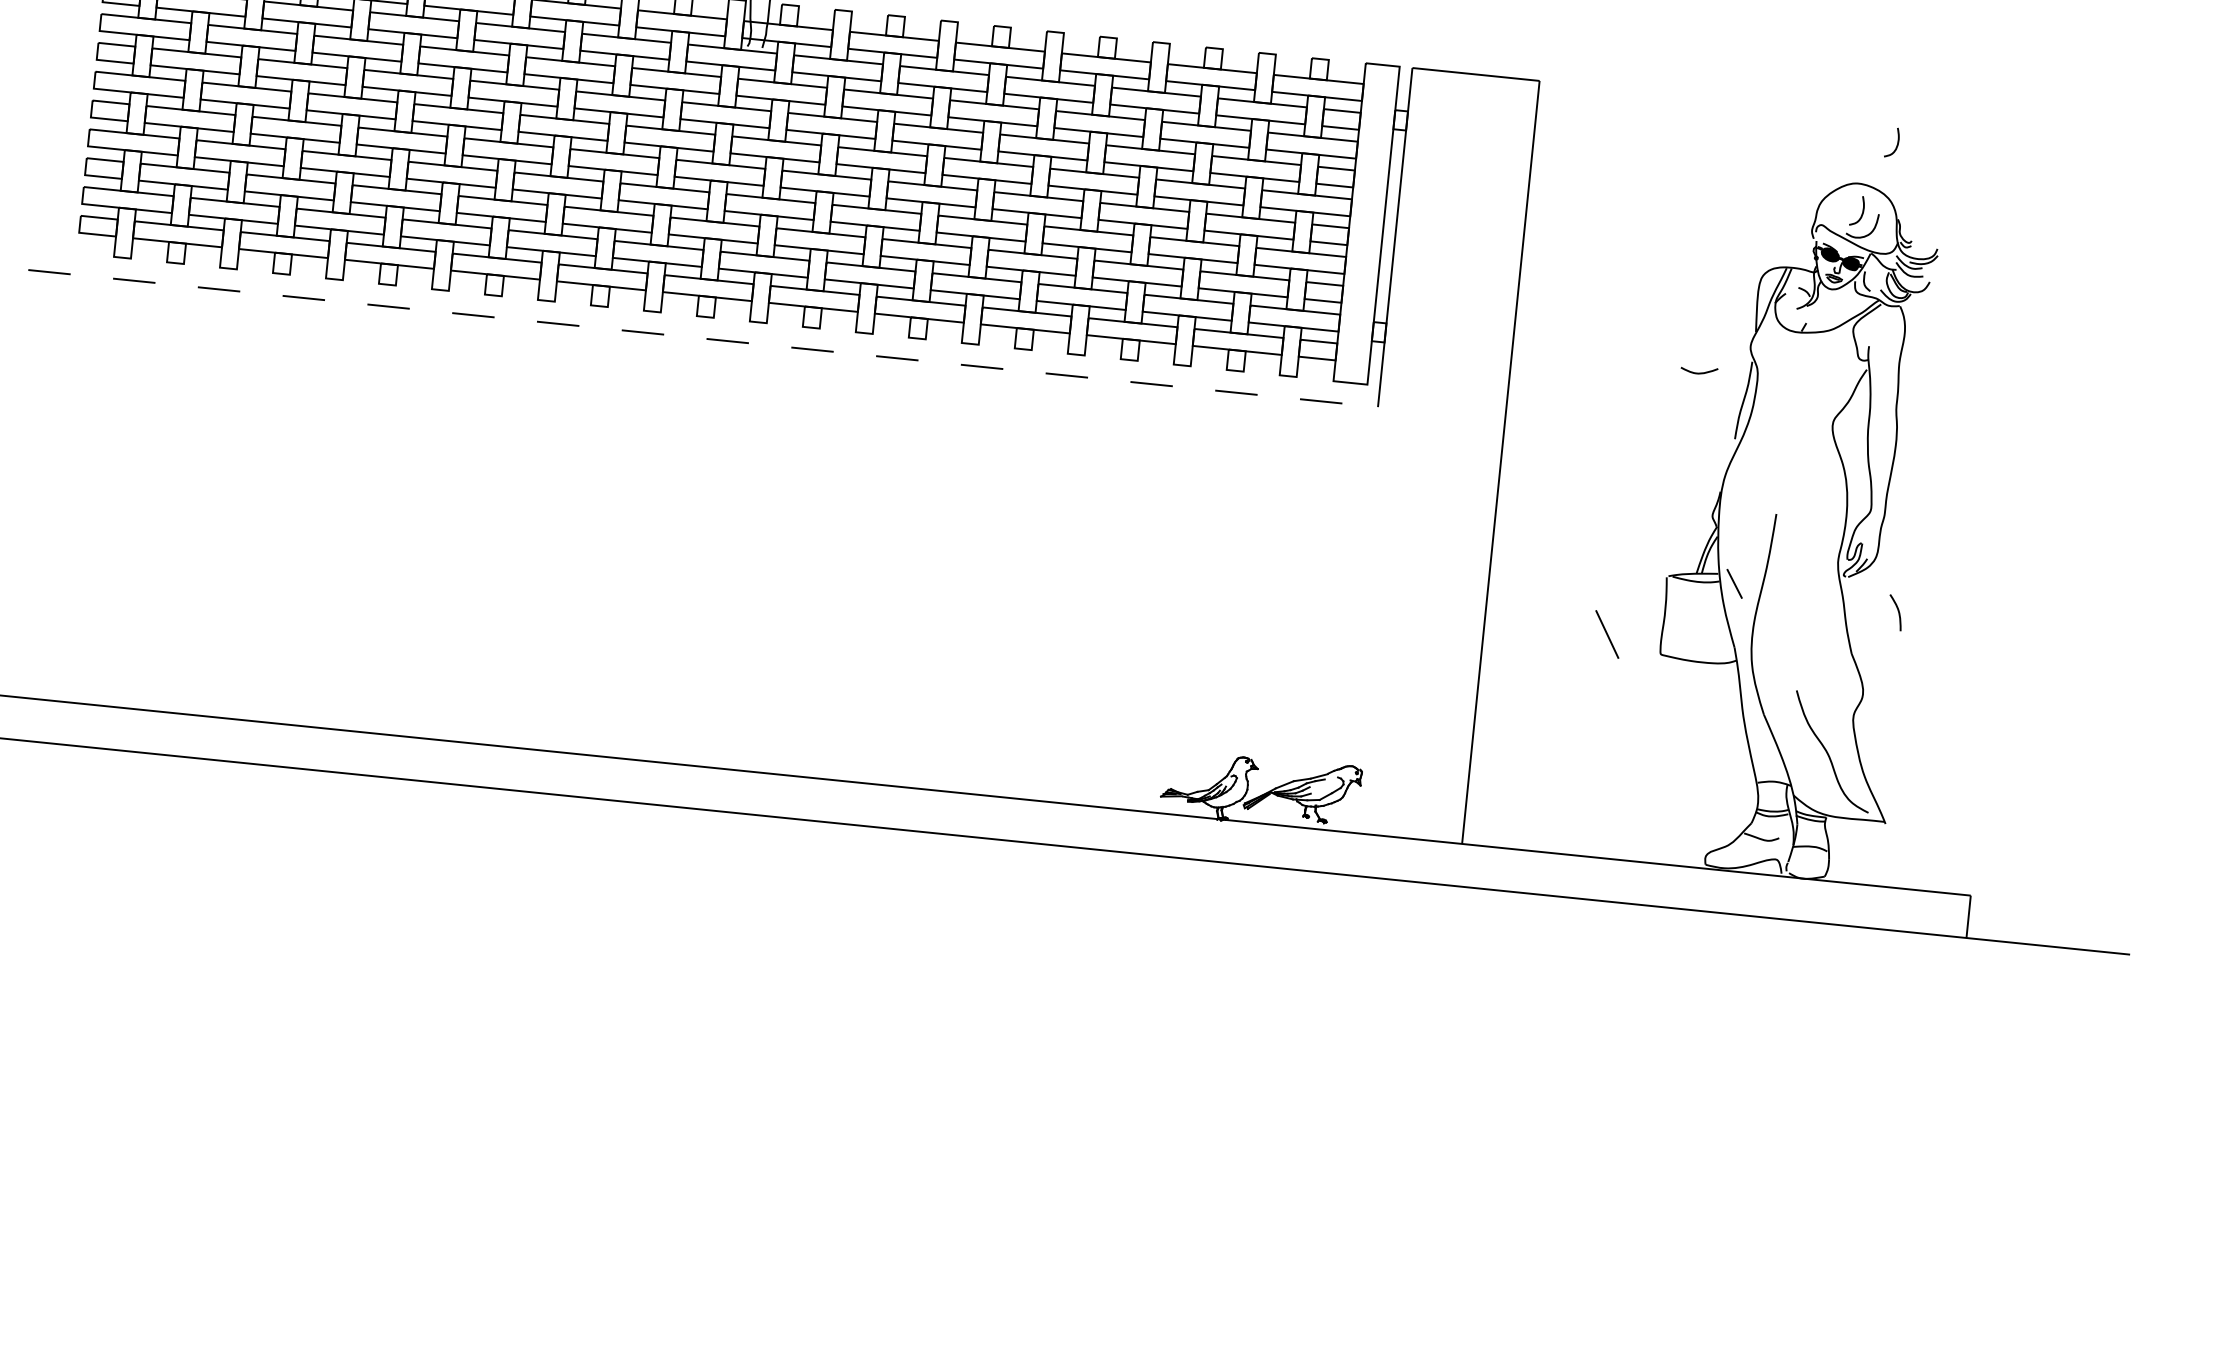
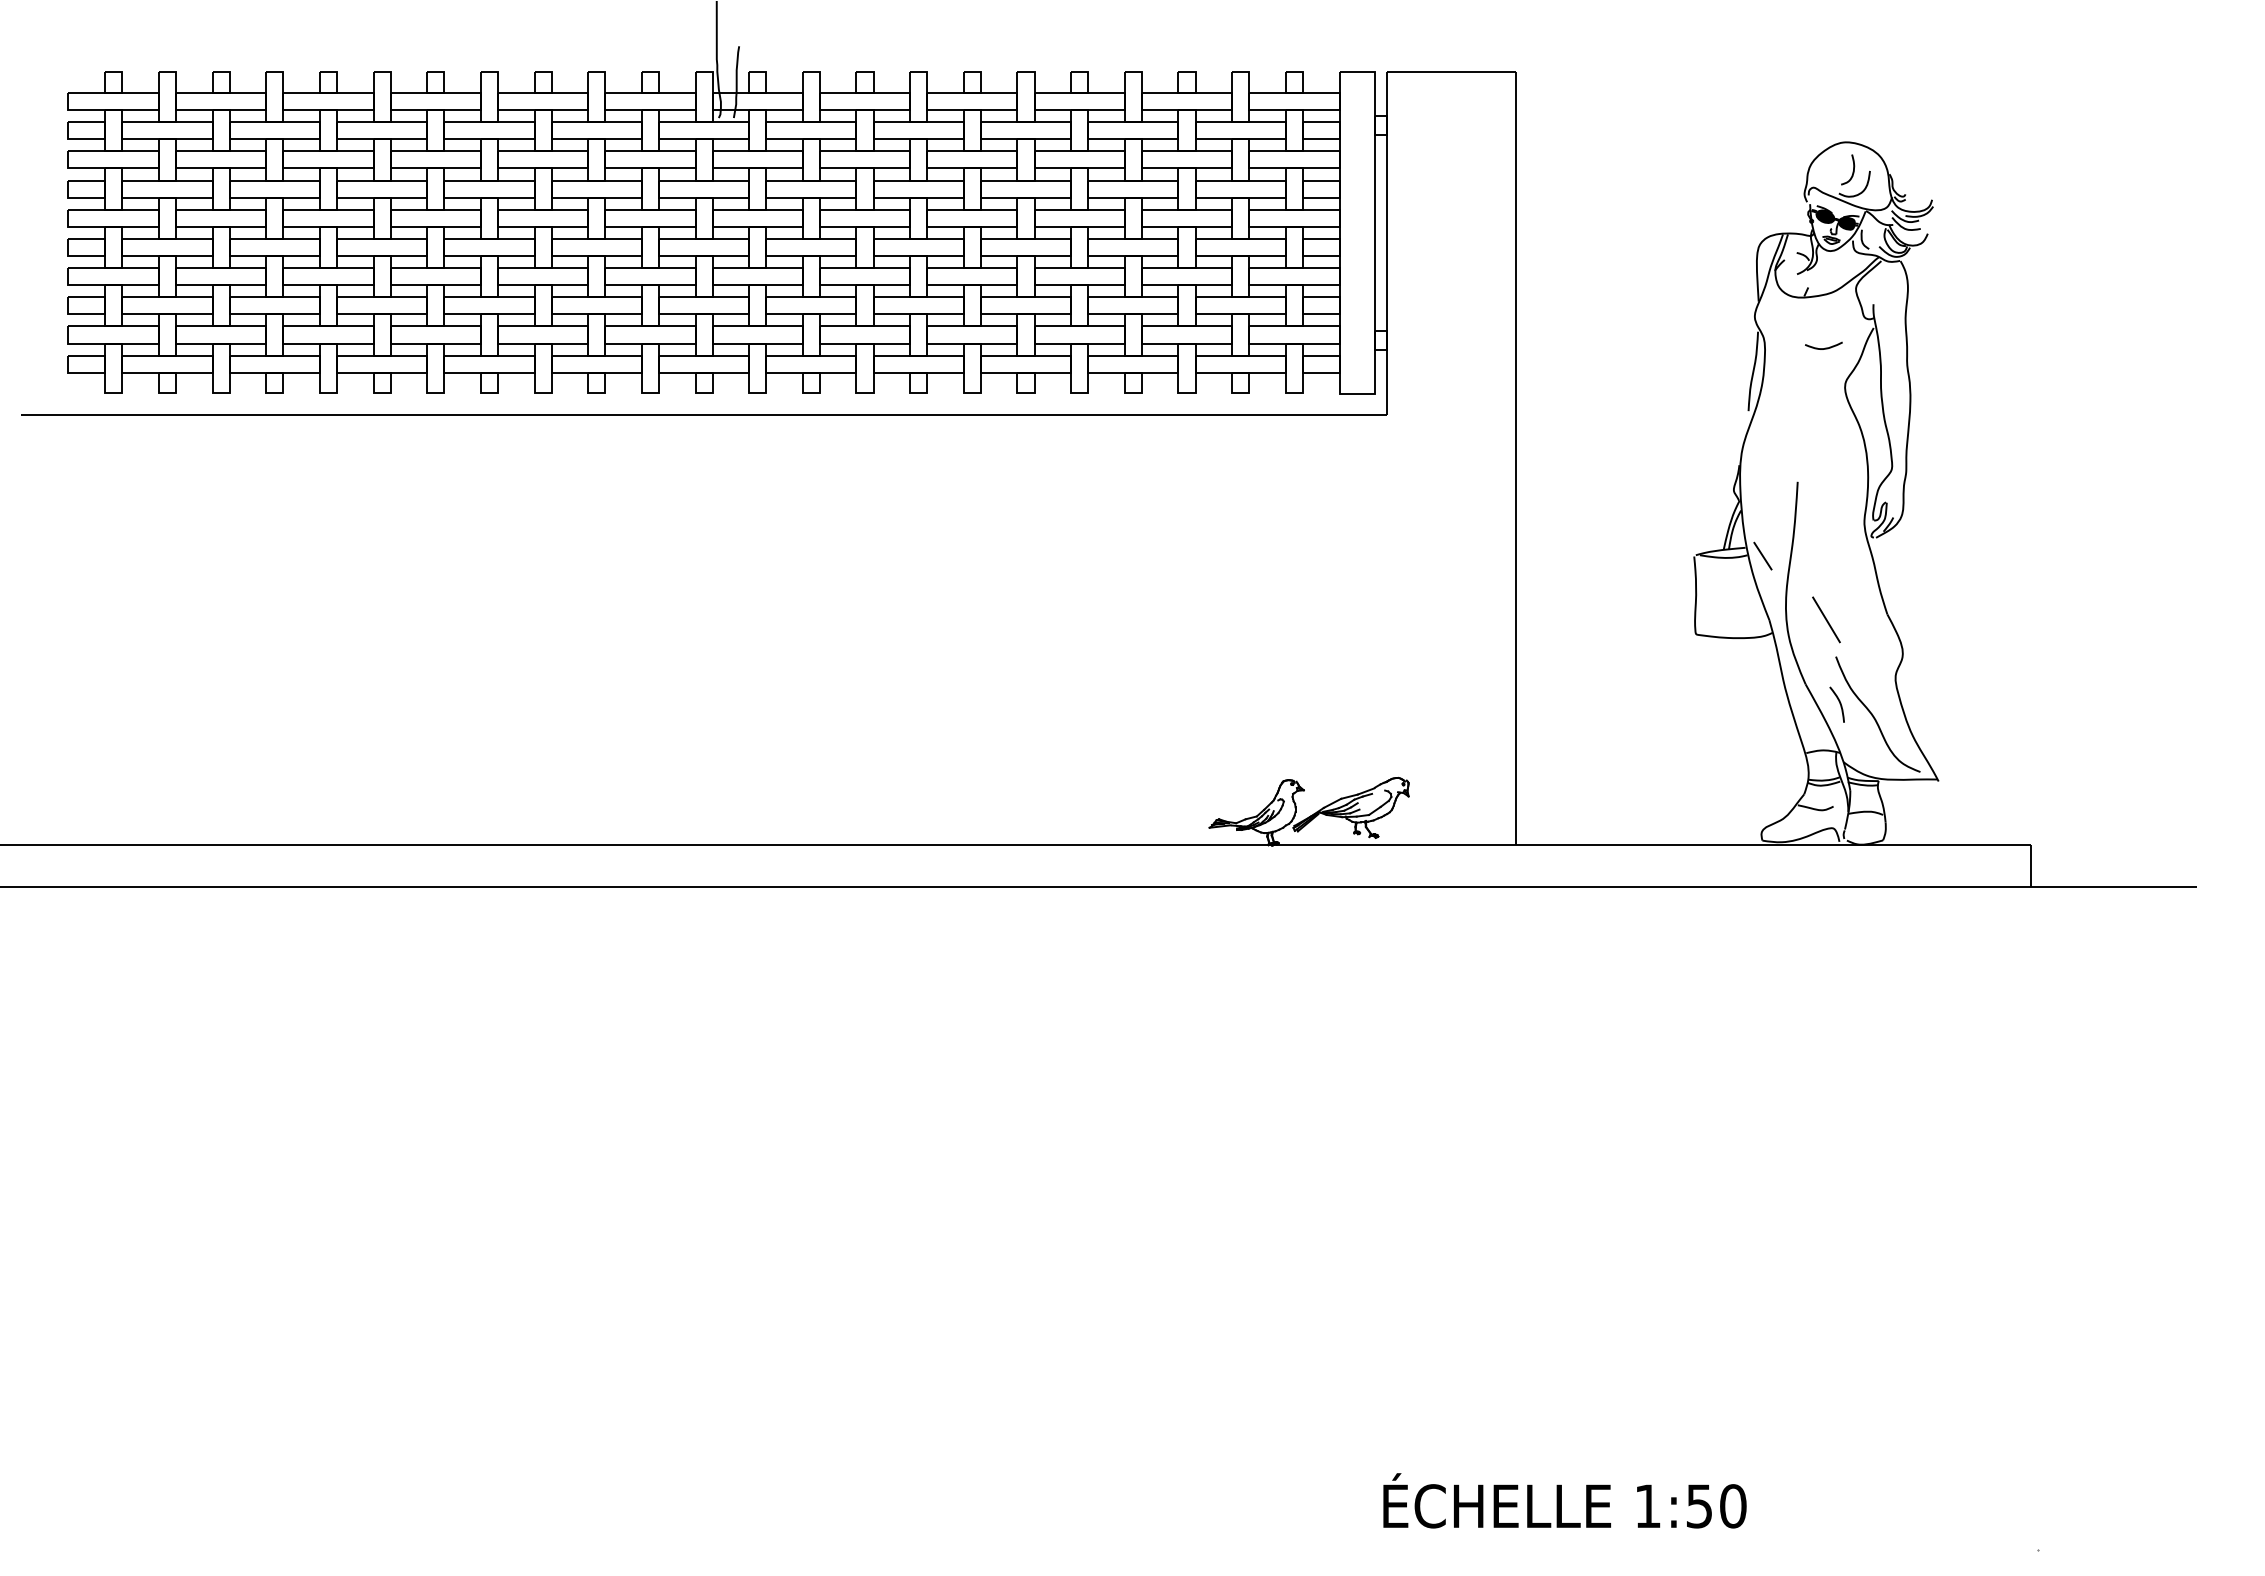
curve: (1896, 144) -> (1880, 99), removed
line: (703, 338) -> (704, 415), dashed -> solid
curve: (1700, 372) -> (1825, 347), moved
curve: (1897, 612) -> (1839, 704), moved
line: (1607, 634) -> (1826, 619), moved

